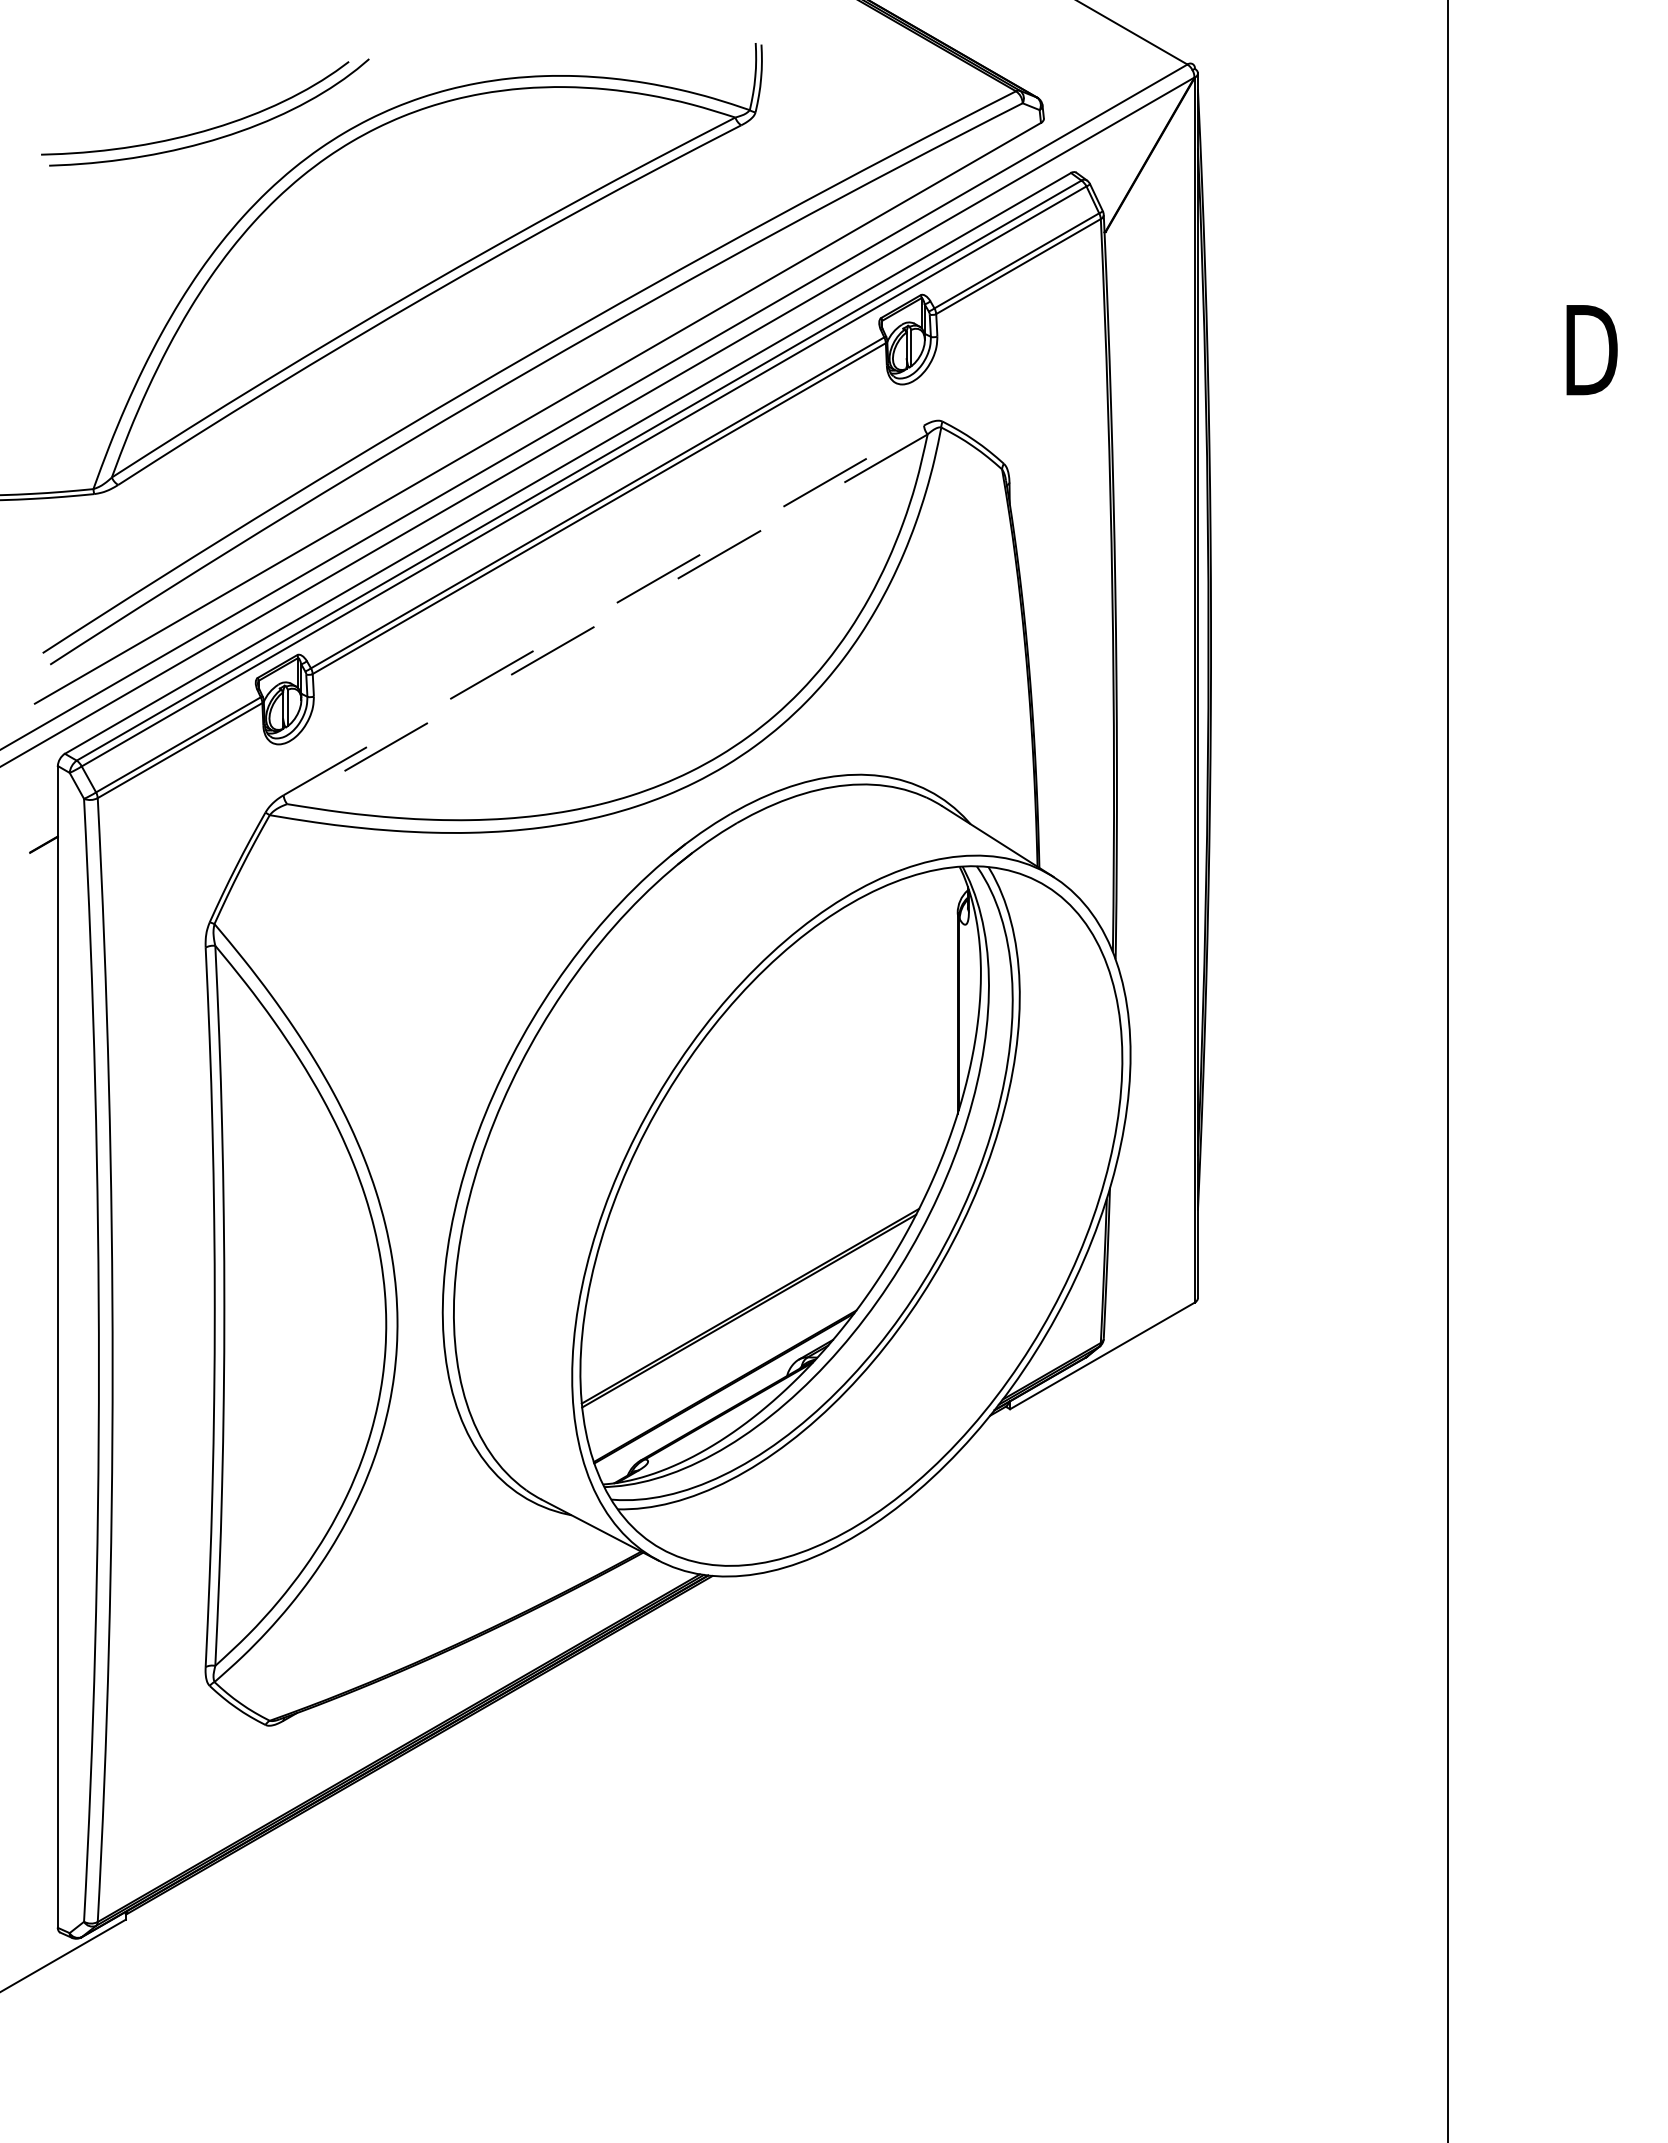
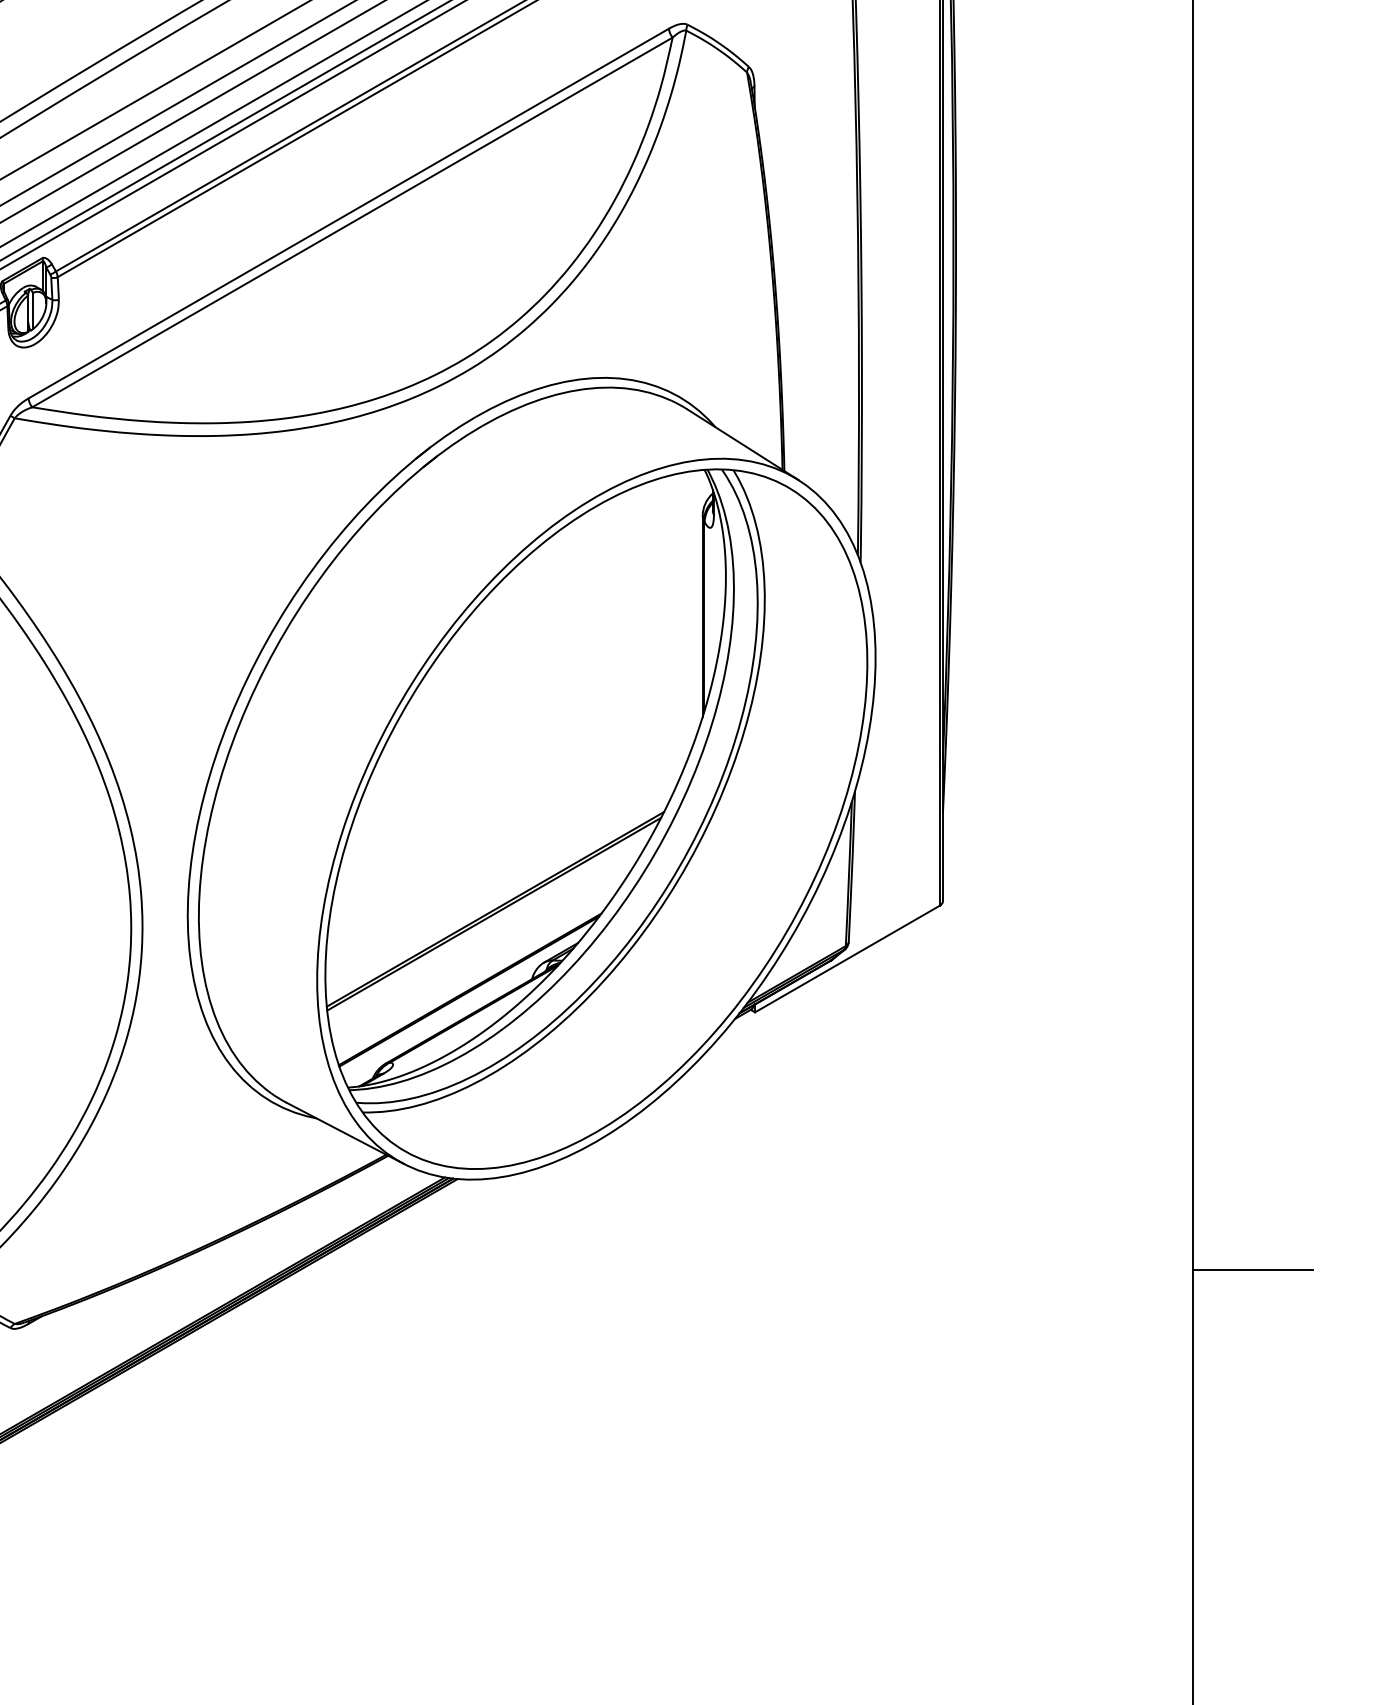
line: (603, 610) -> (348, 213), dashed -> solid
line: (607, 619) -> (352, 222), dashed -> solid
line: (1507, 1666) -> (1252, 1269), added

